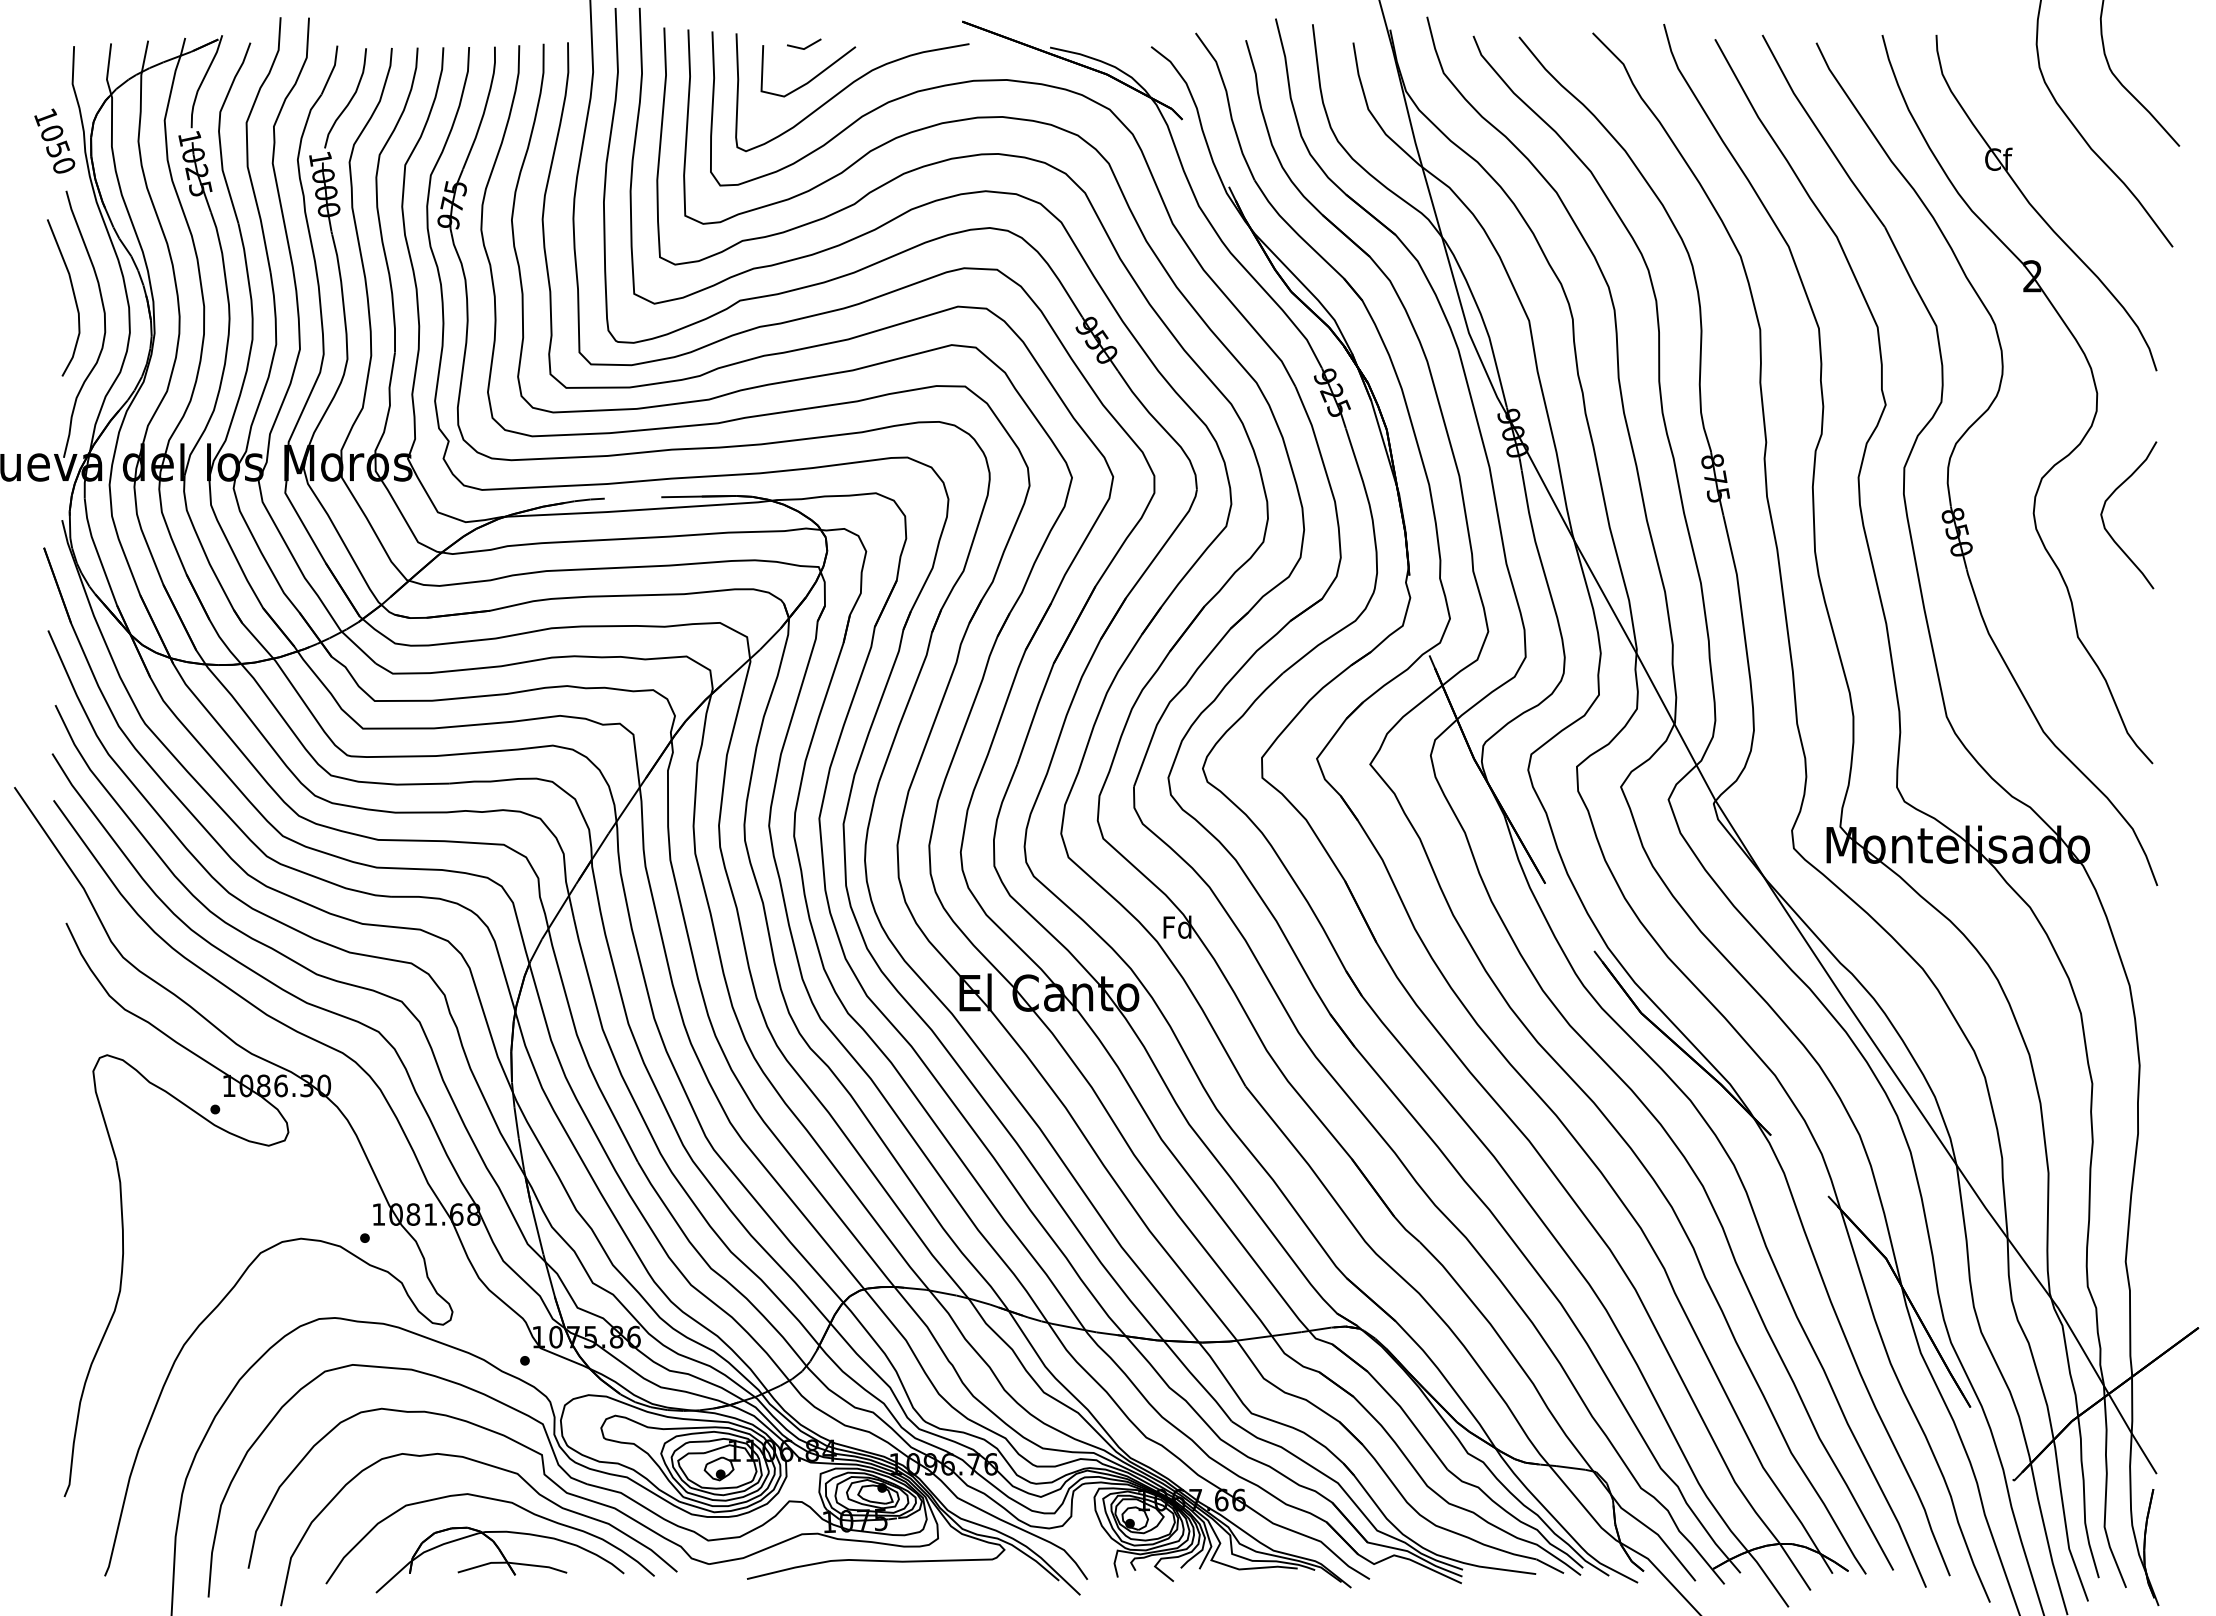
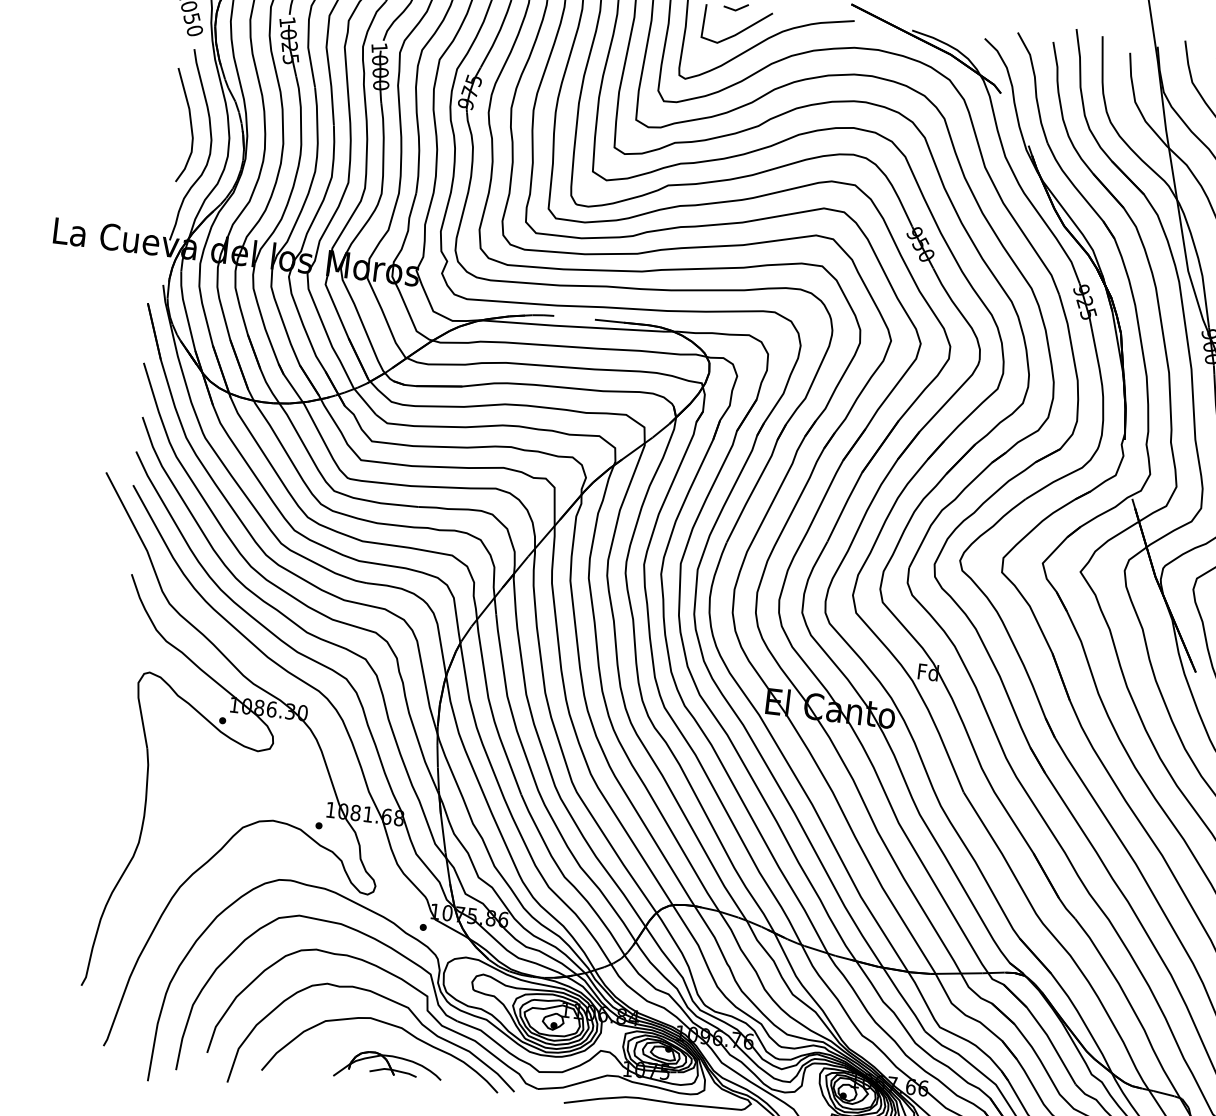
part: (499, 1559) -> (388, 1067), size x0.6

